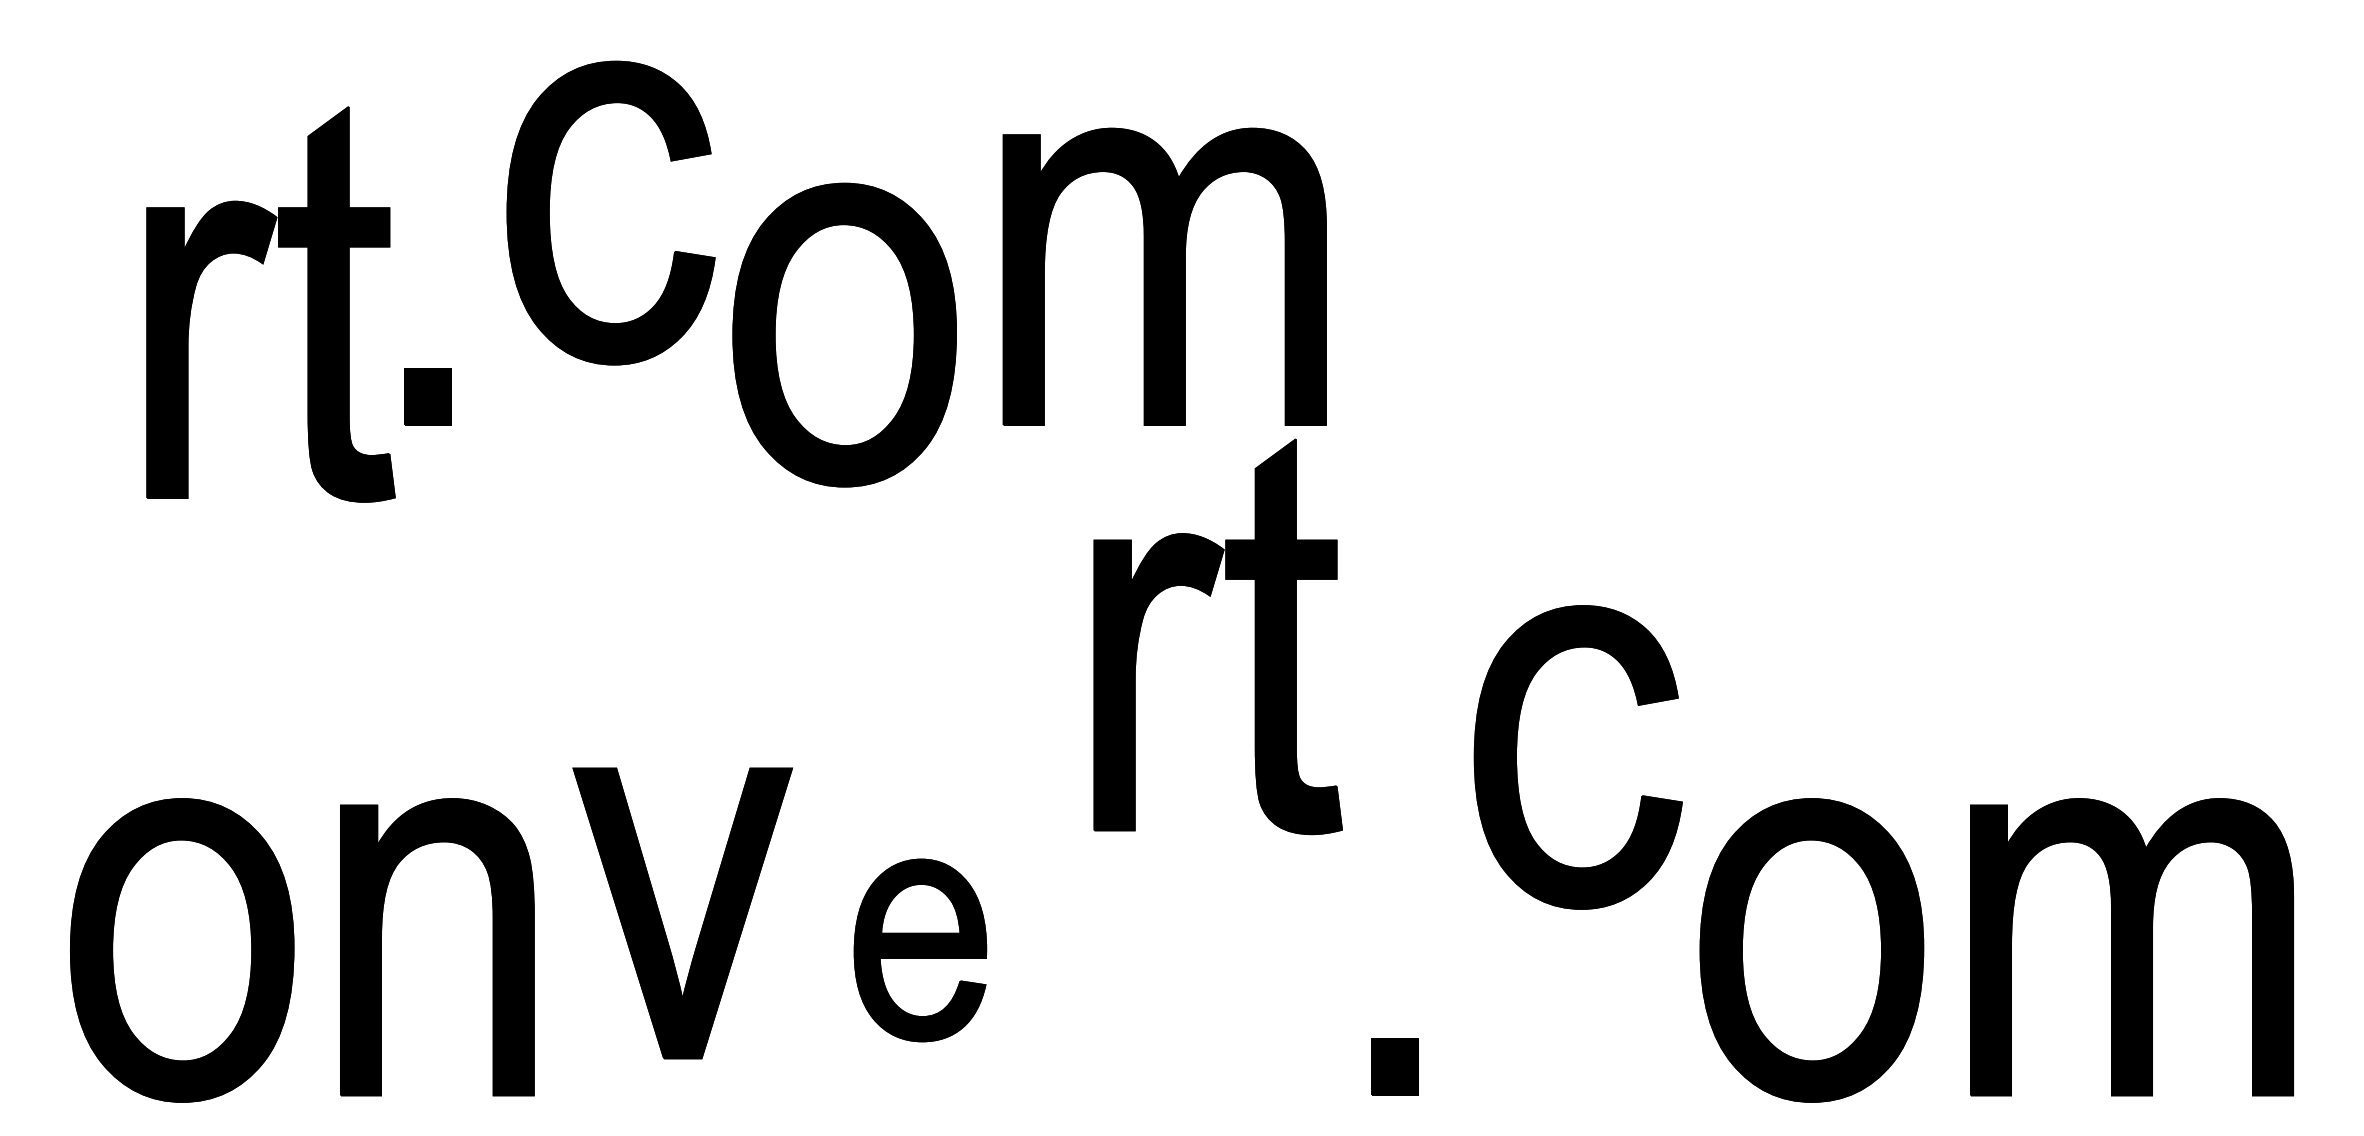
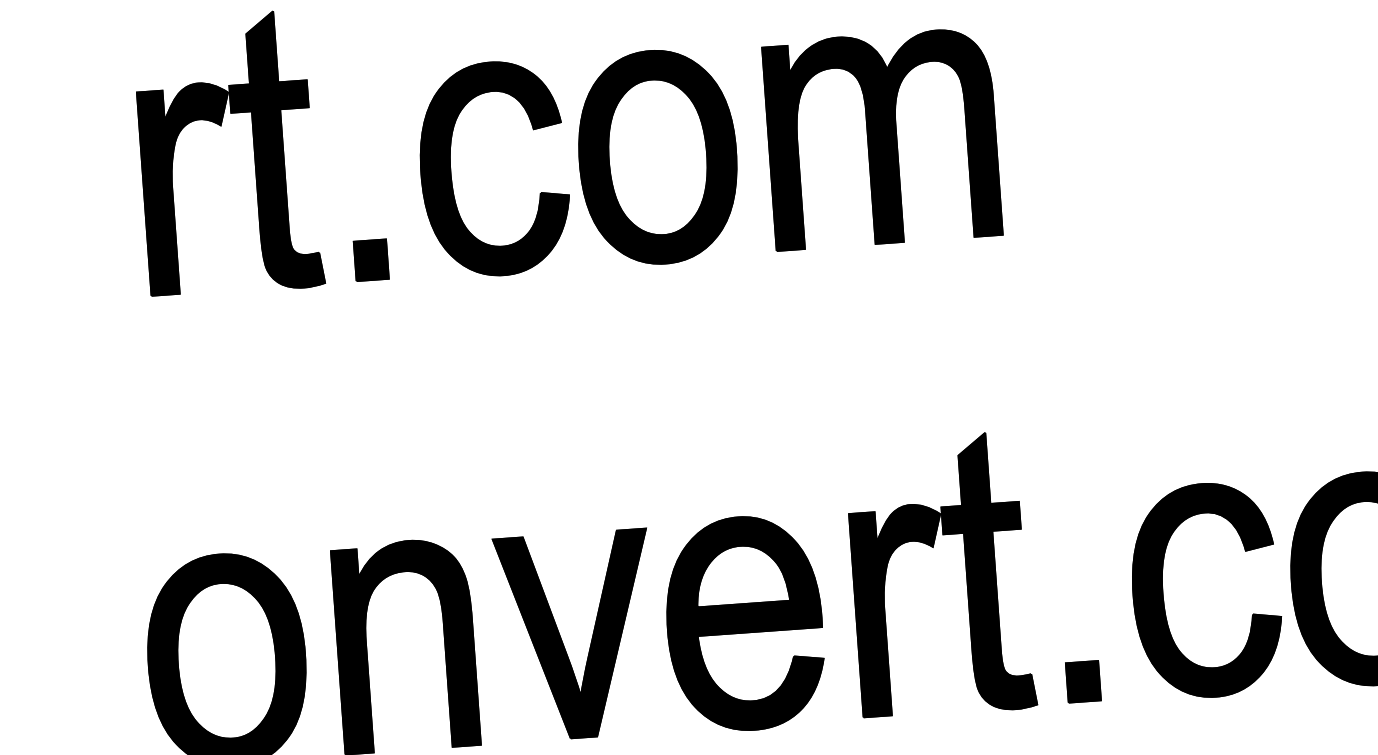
part: (549, 212) -> (450, 171), moved
part: (307, 304) -> (254, 151), moved
part: (844, 334) -> (657, 156), moved
part: (1254, 636) -> (966, 573), moved
part: (1517, 765) -> (1163, 599), moved
part: (661, 917) -> (561, 639), moved
part: (920, 950) -> (744, 623), size x1.67

